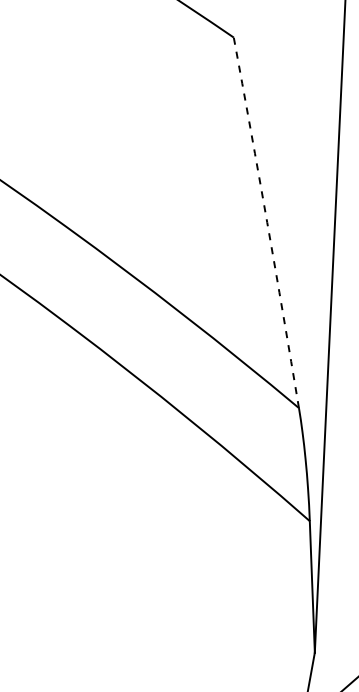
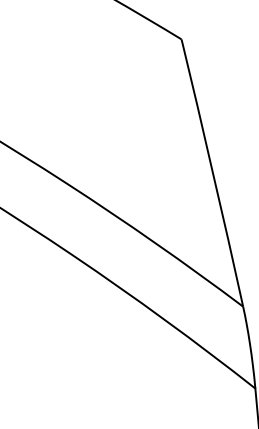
arc: (267, 222) -> (213, 172), dashed -> solid

